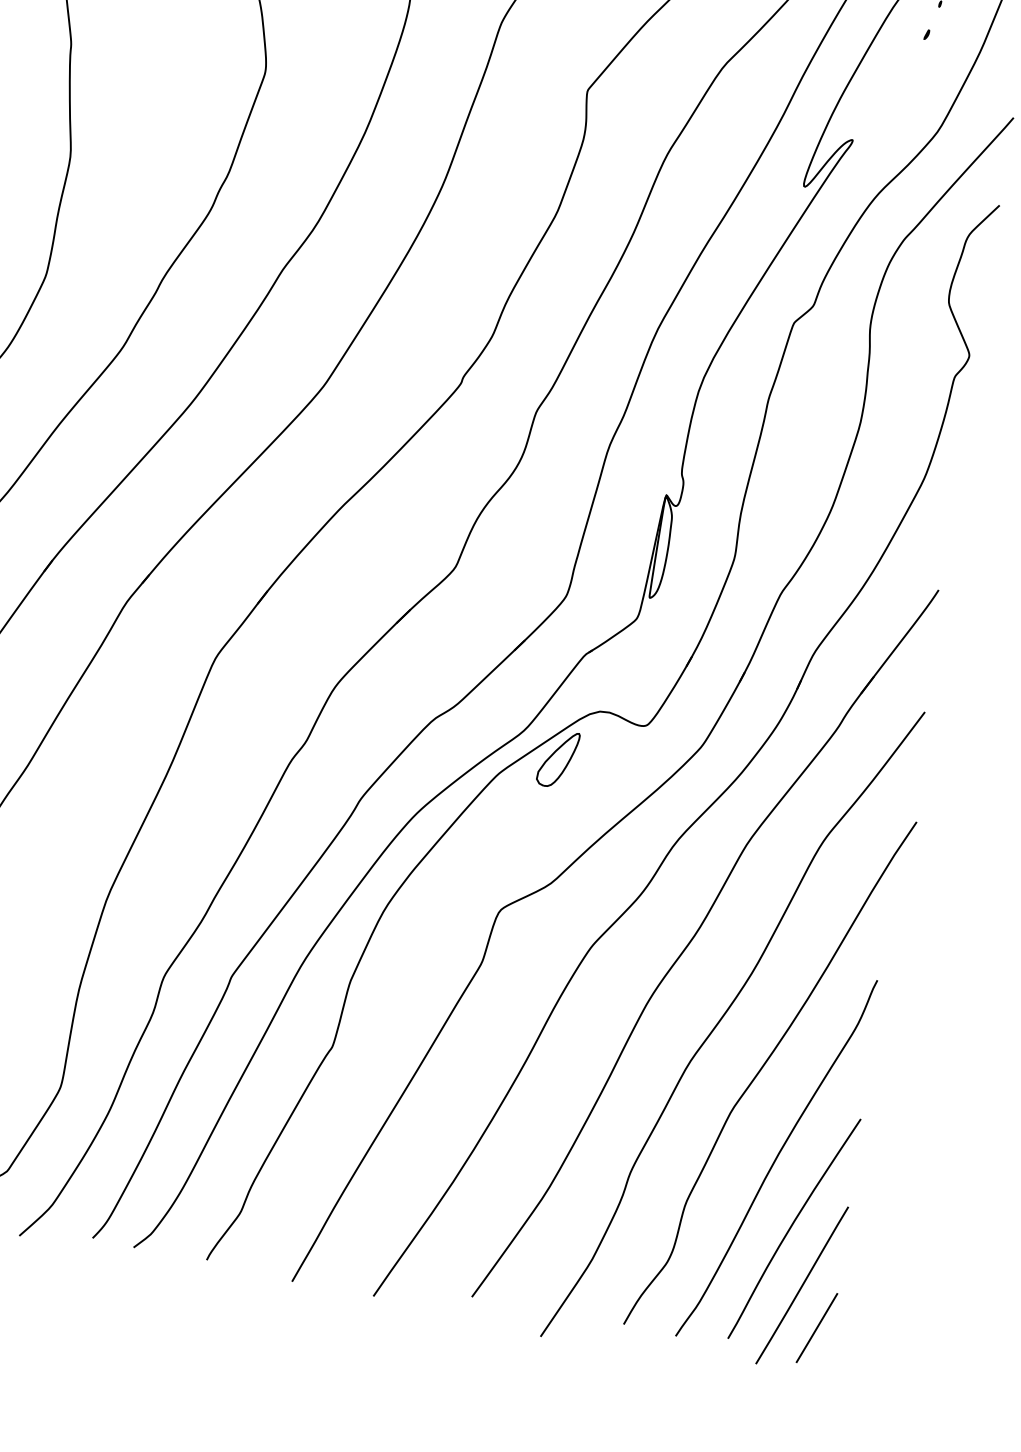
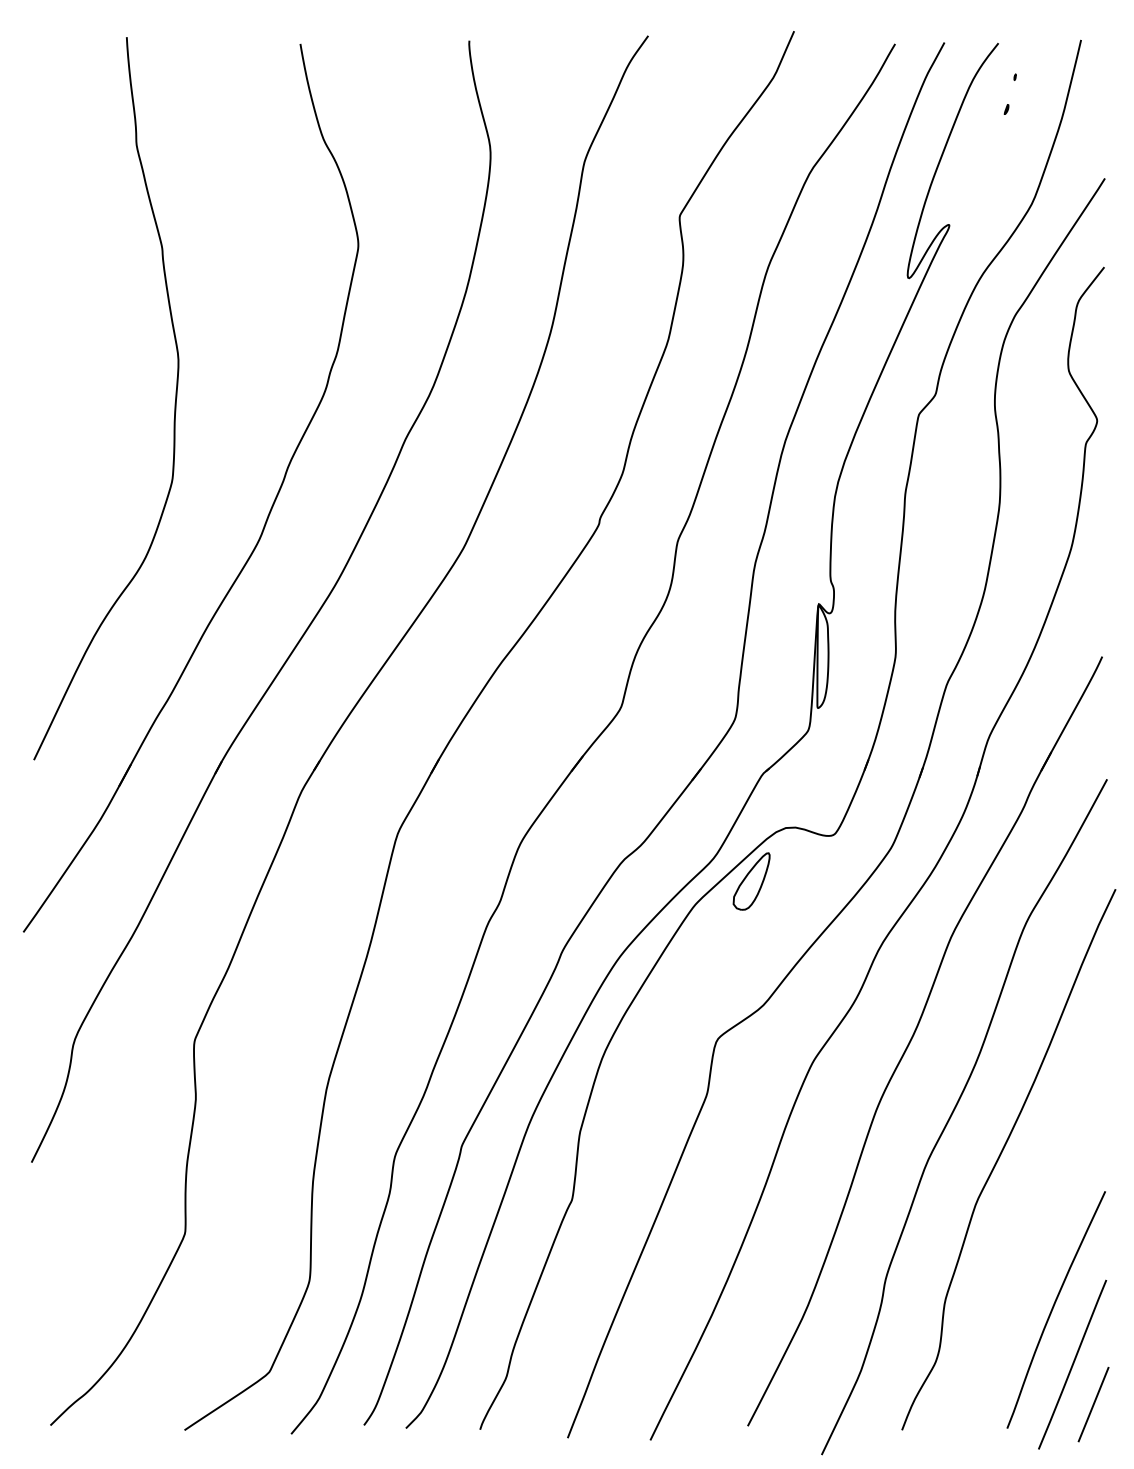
curve: (776, 1157) -> (1027, 1242), removed

